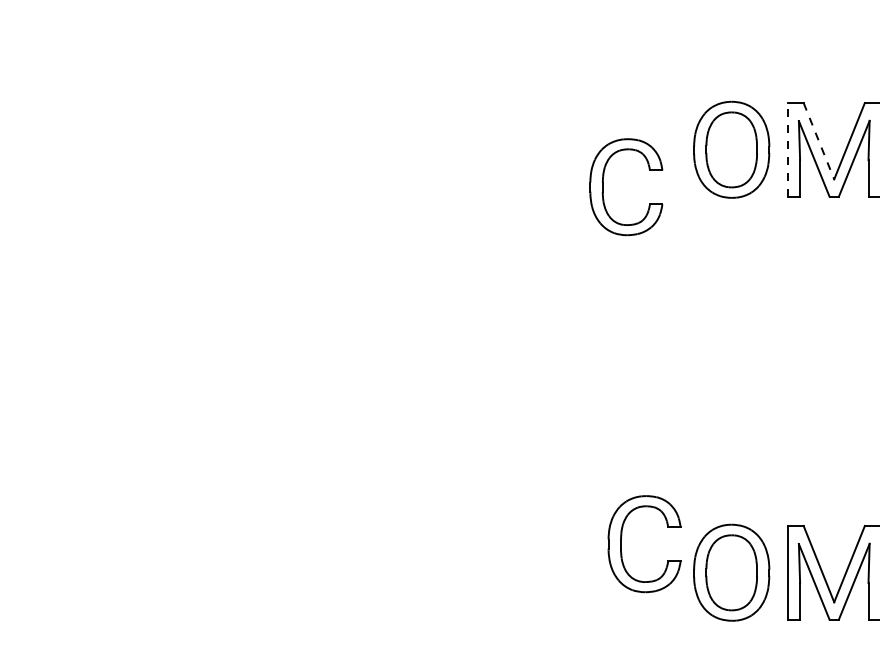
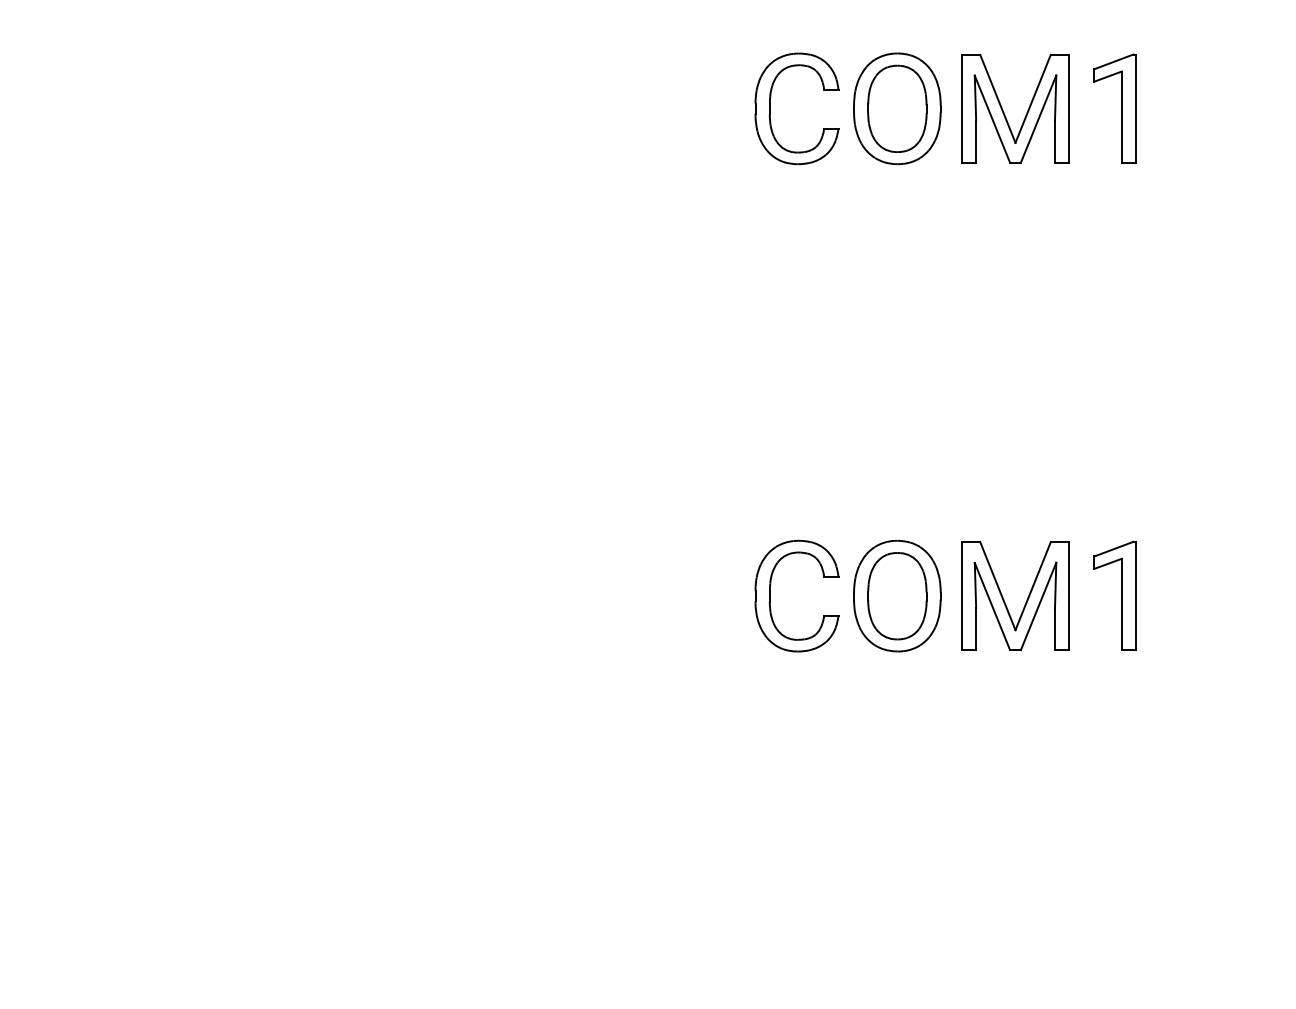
line: (819, 141) -> (998, 99), dashed -> solid
line: (787, 149) -> (961, 108), dashed -> solid
part: (603, 186) -> (770, 108), moved
part: (621, 543) -> (770, 595), moved

